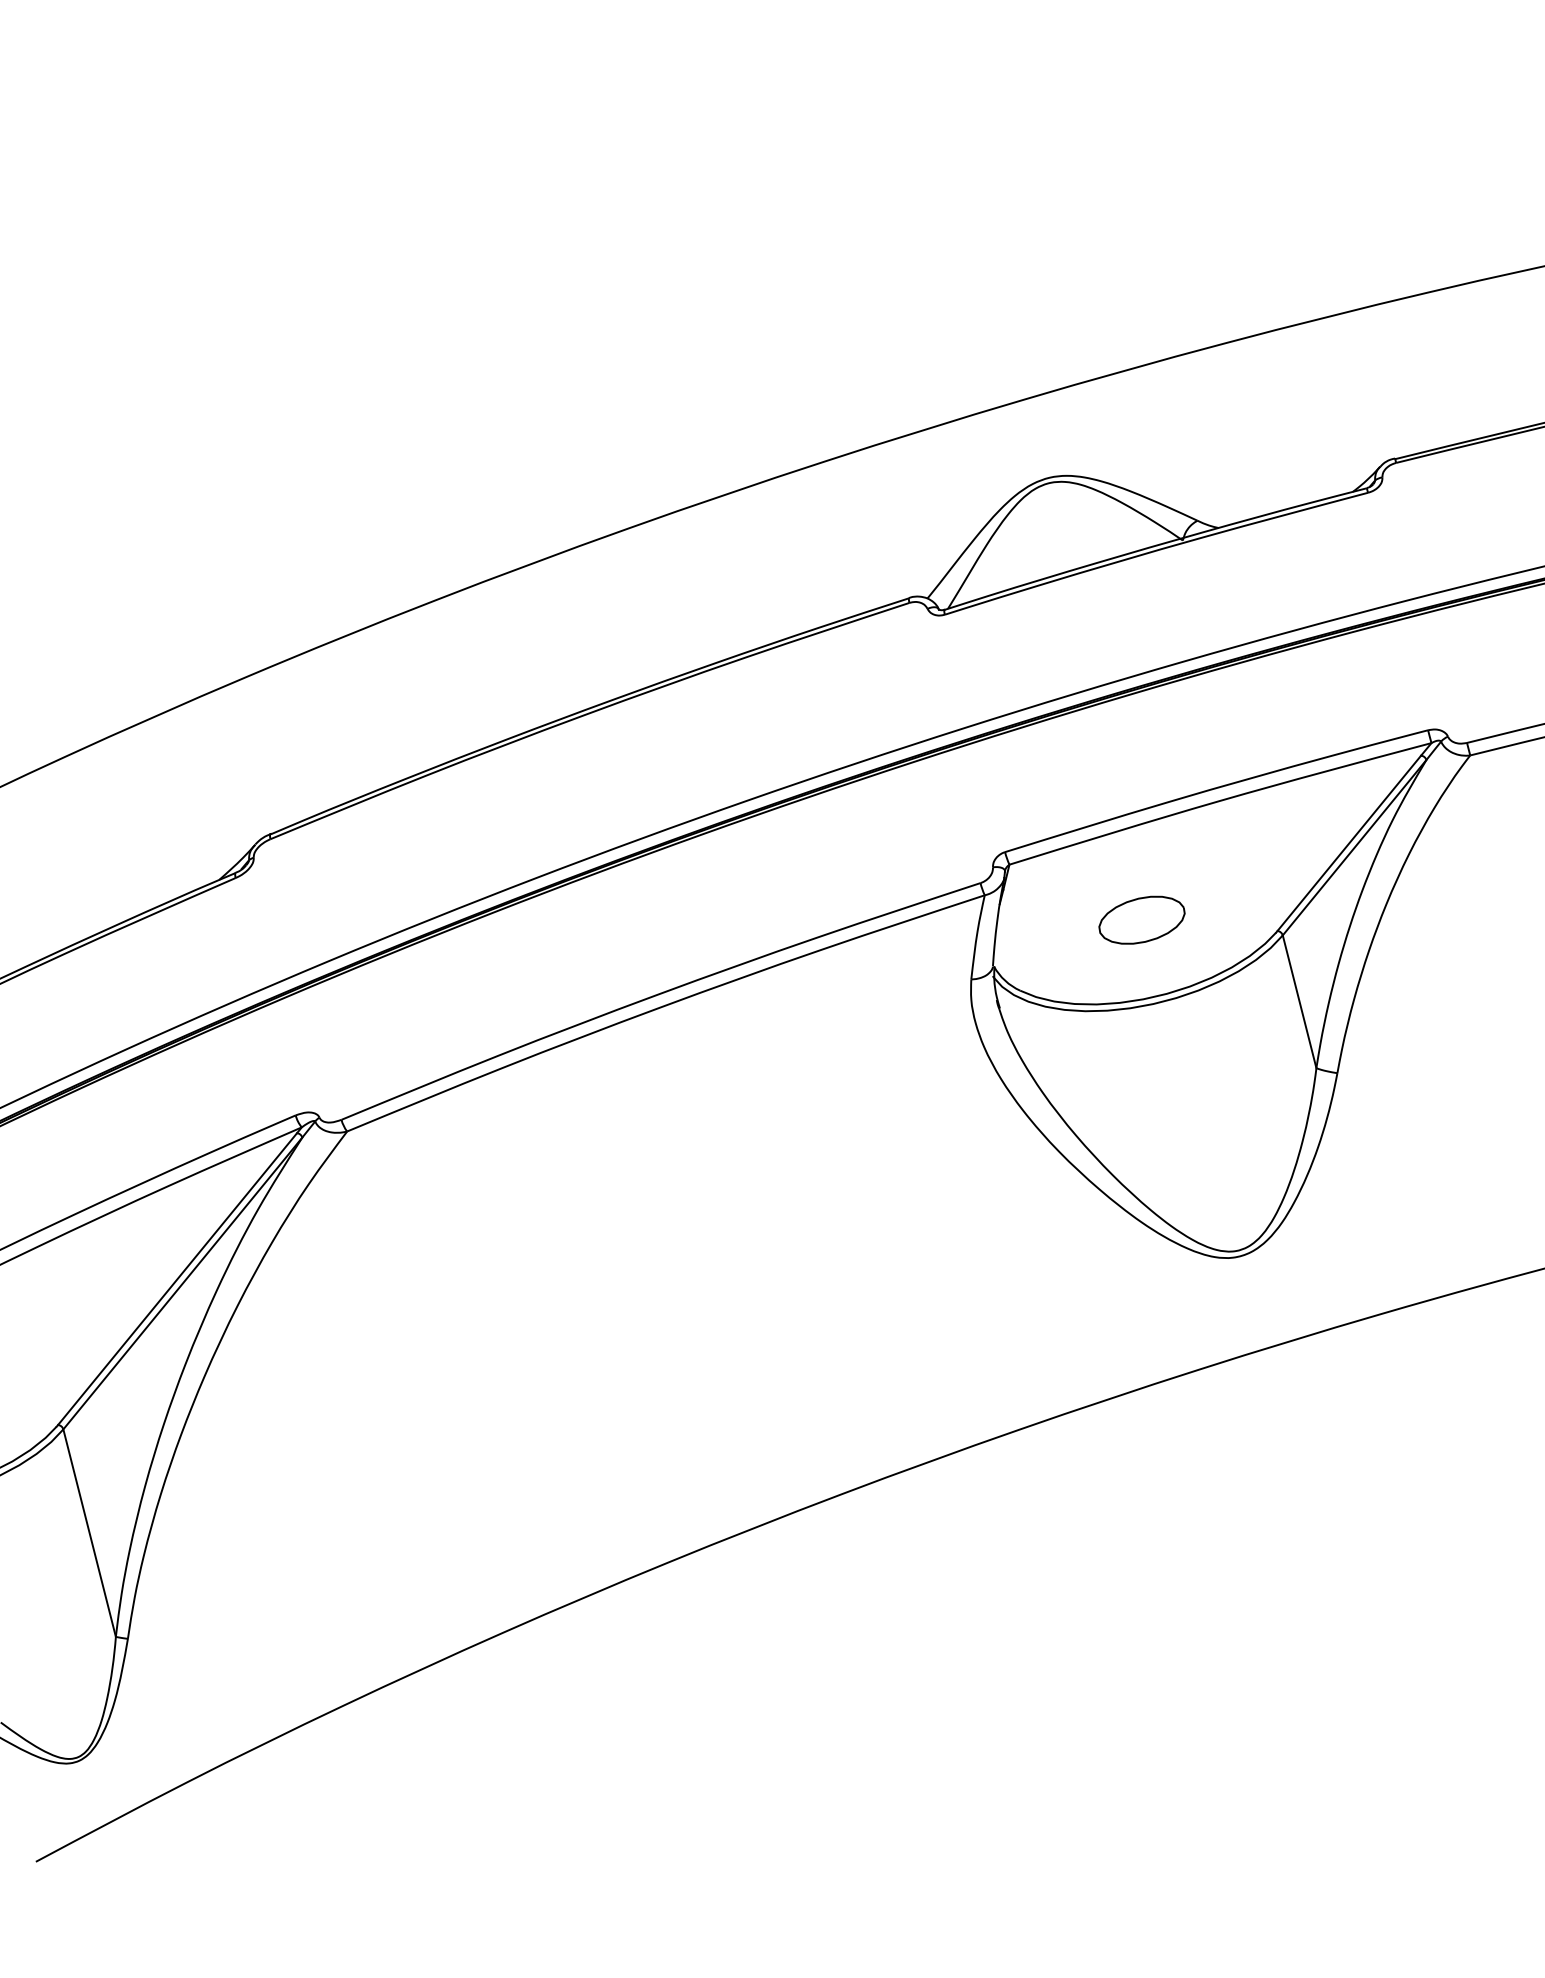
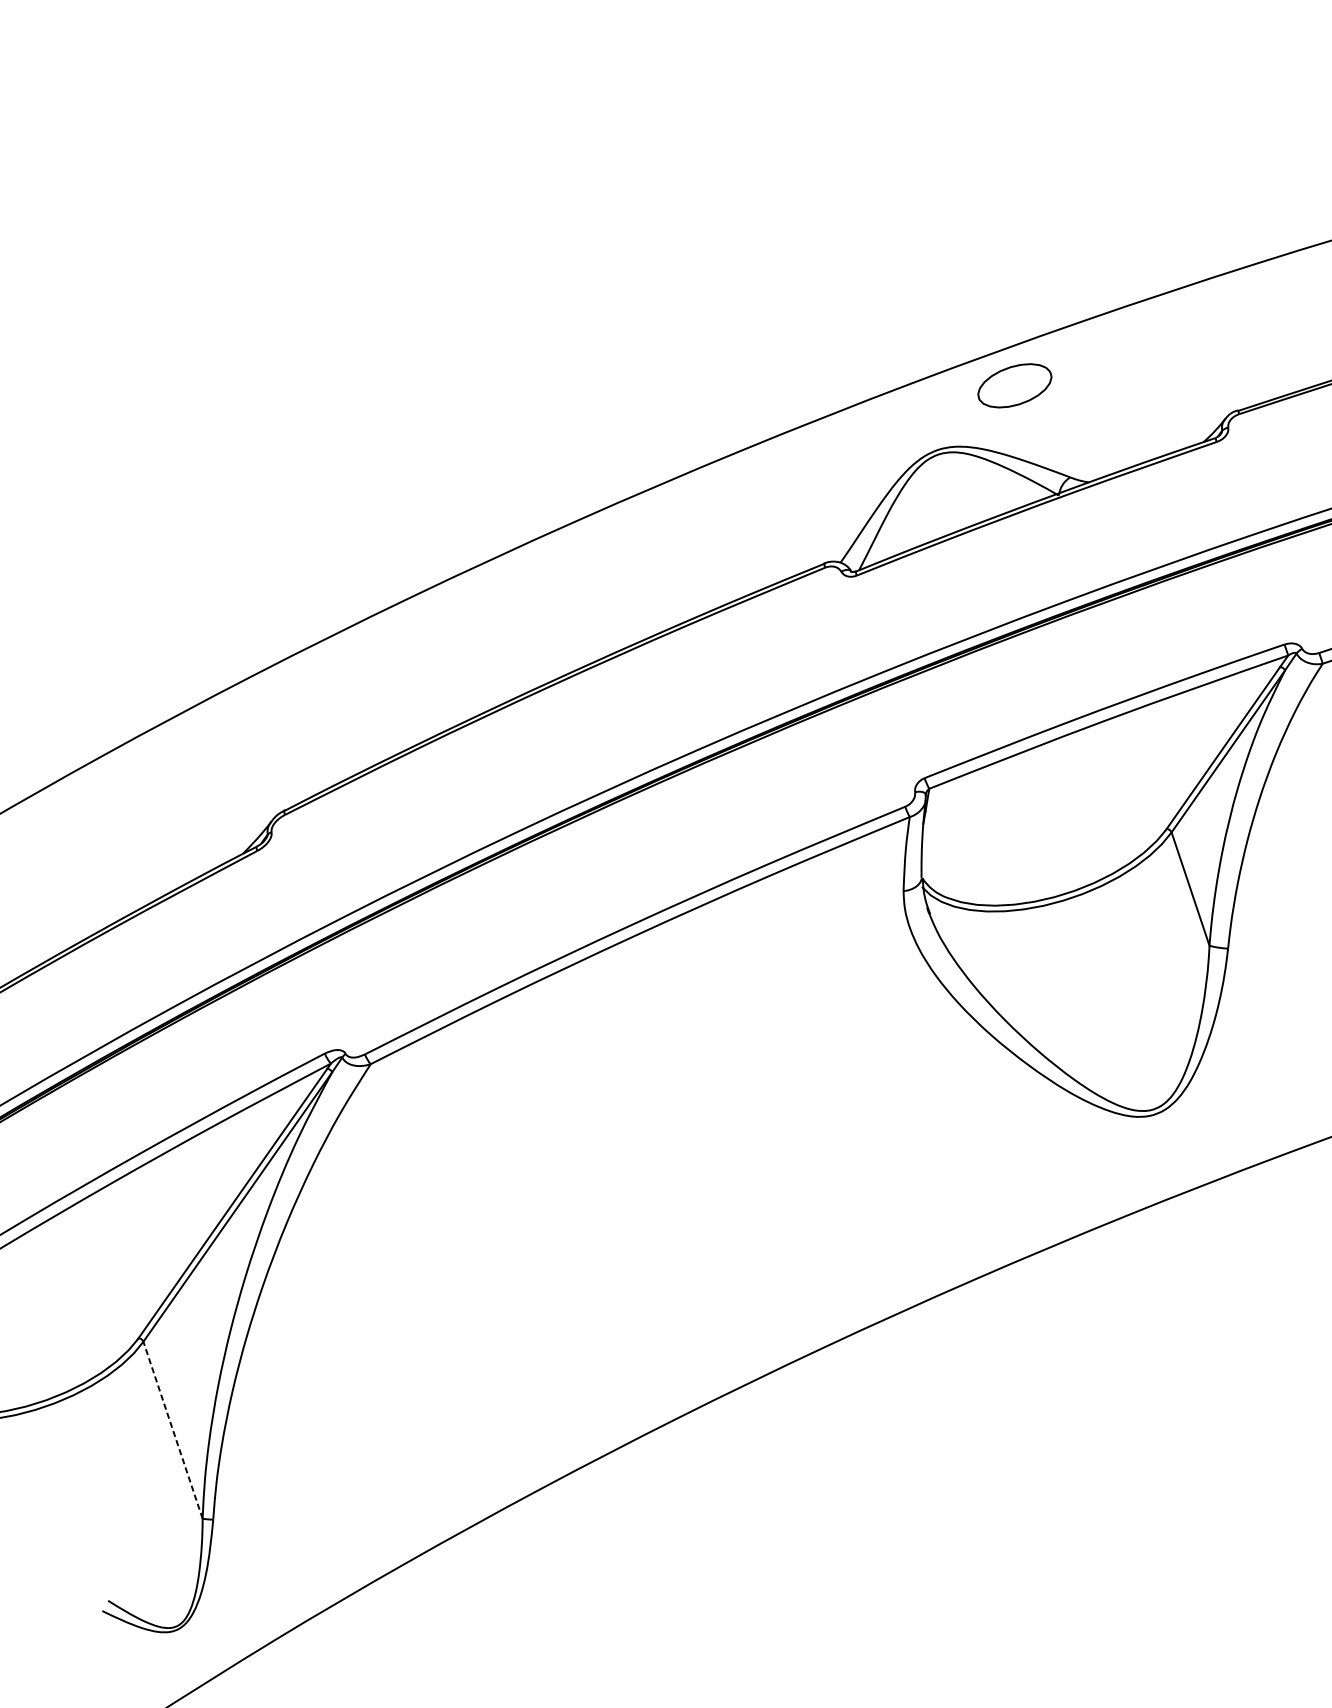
part: (1141, 919) -> (1014, 385), moved
line: (89, 1533) -> (172, 1430), solid -> dashed

